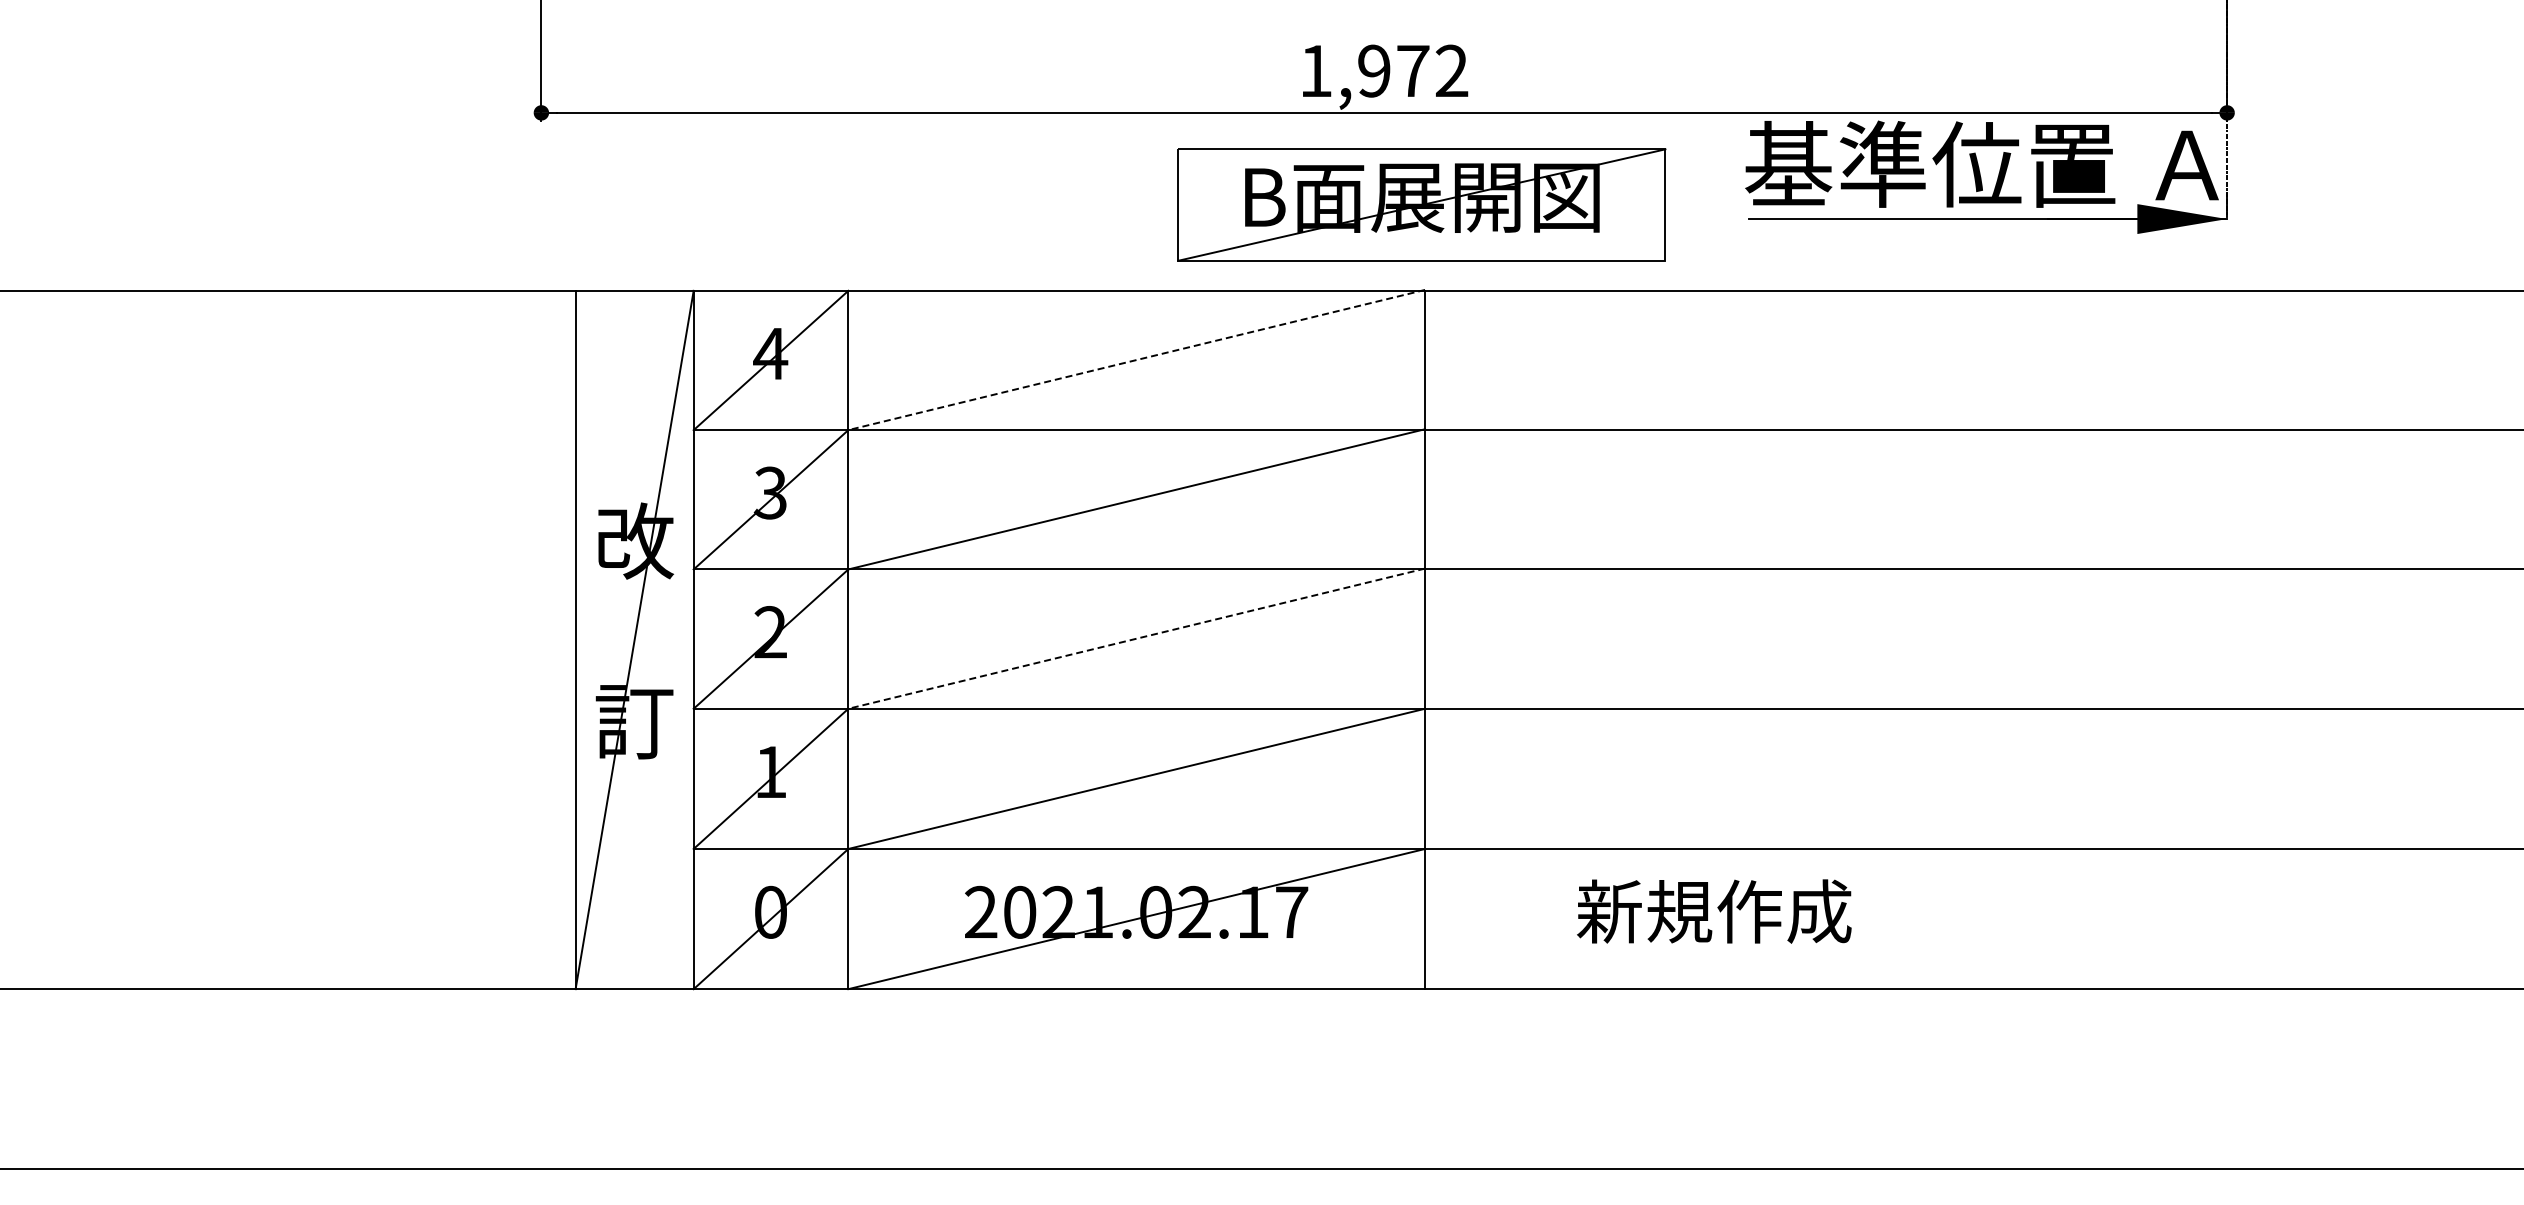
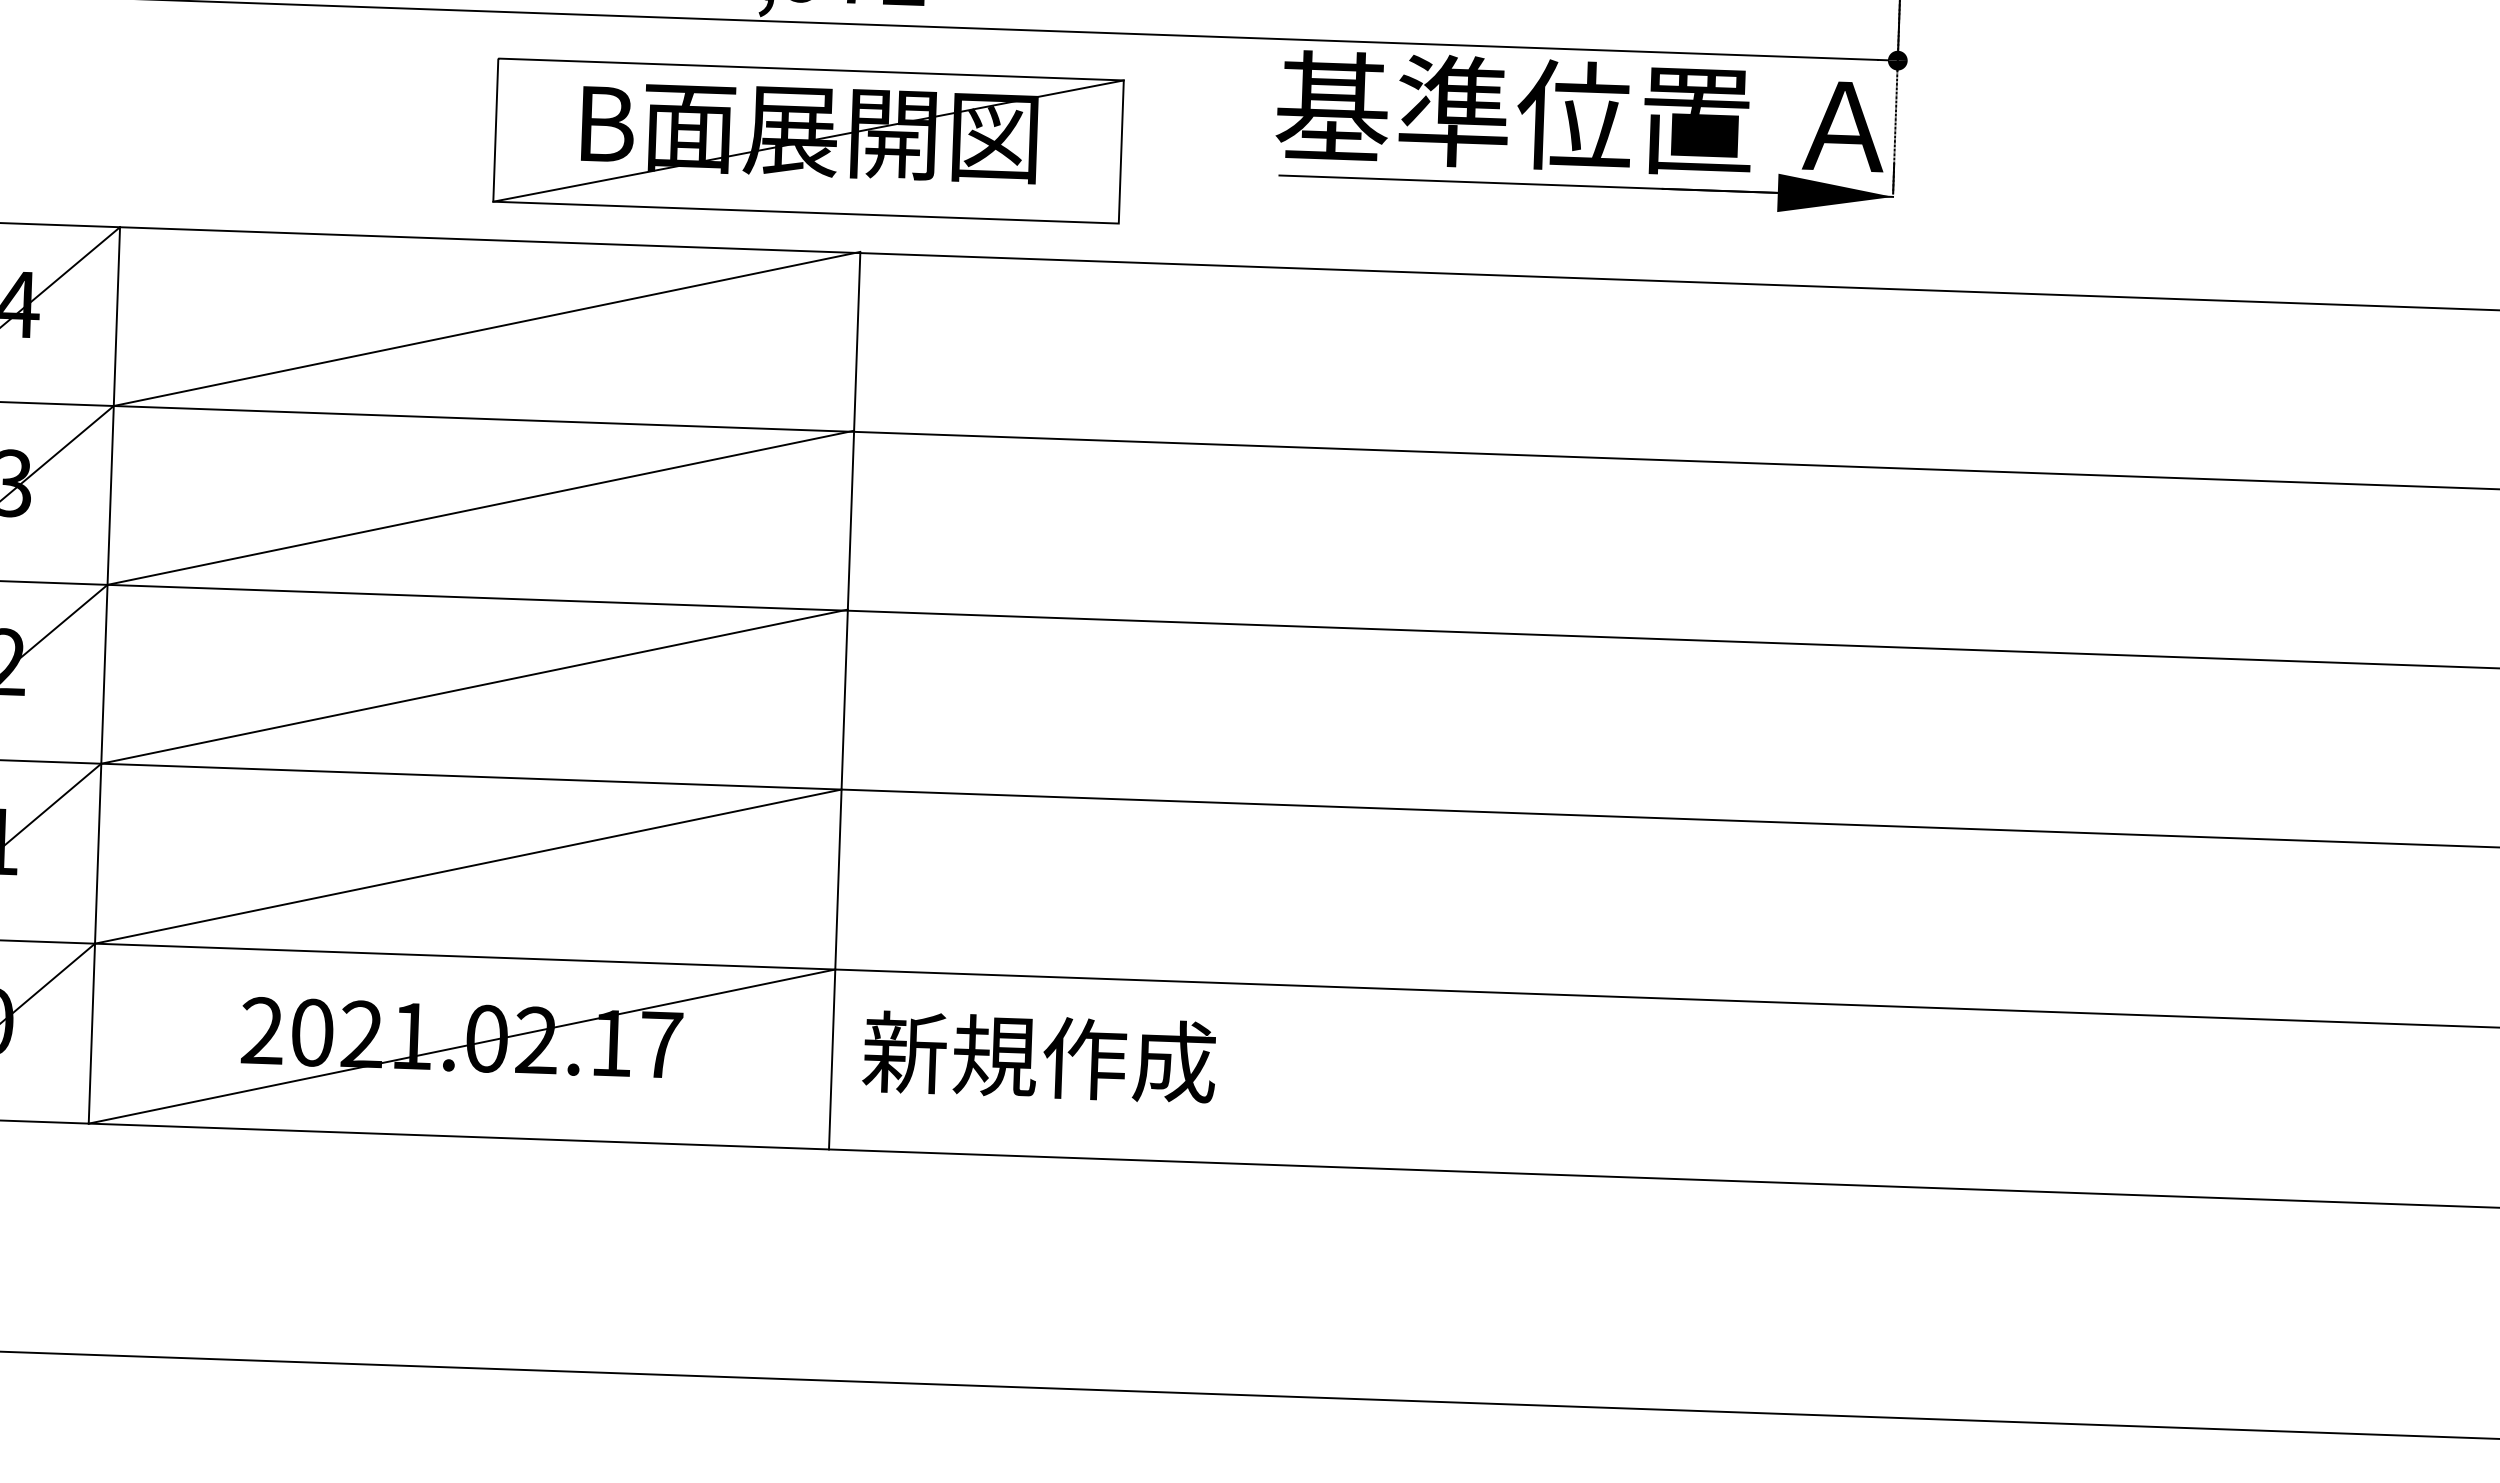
part: (1421, 204) -> (808, 140), moved
line: (1136, 360) -> (486, 329), dashed -> solid
line: (1136, 638) -> (474, 686), dashed -> solid
text: (1714, 911) -> (1039, 1057), moved

